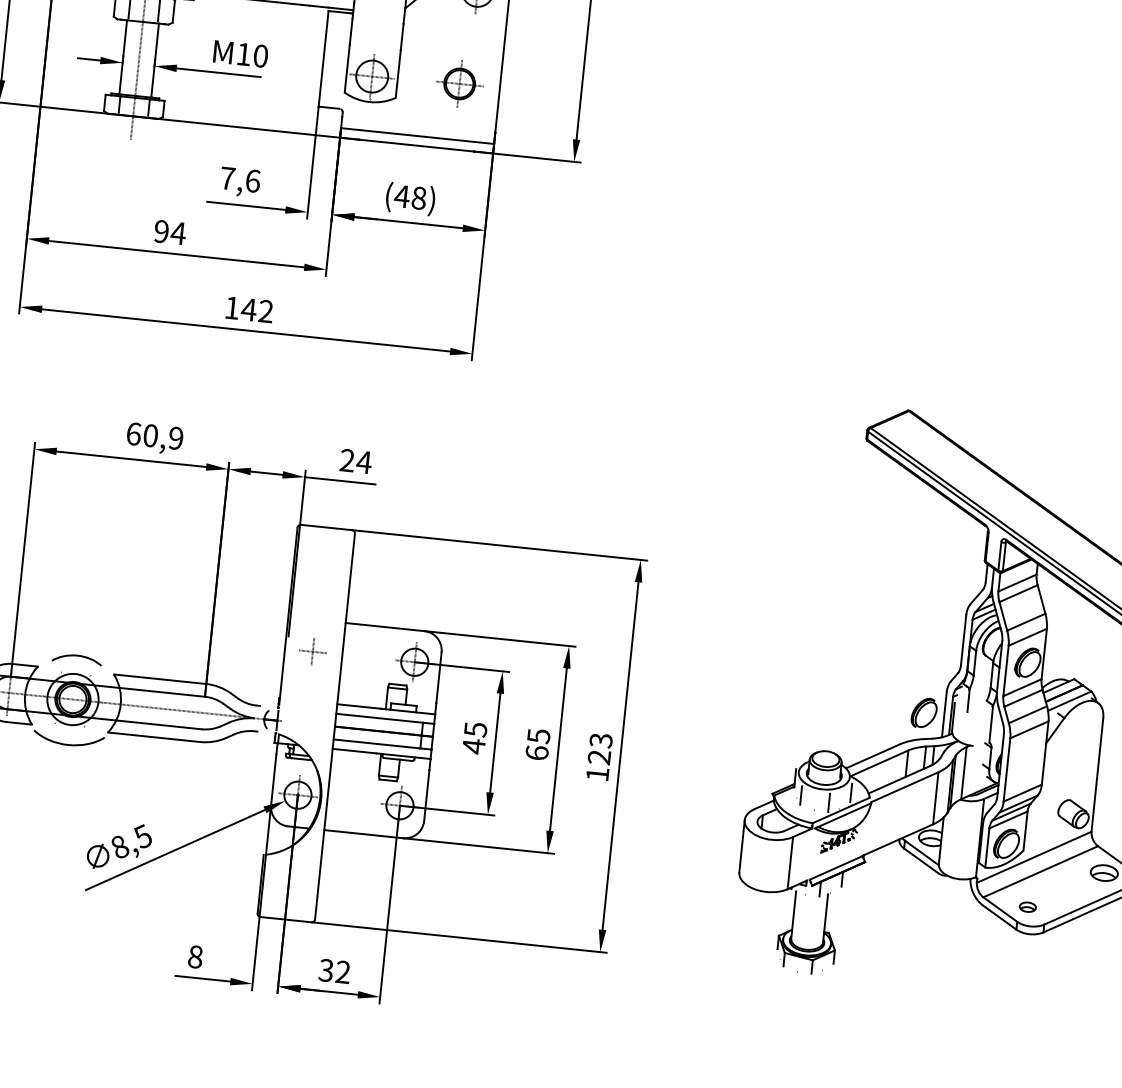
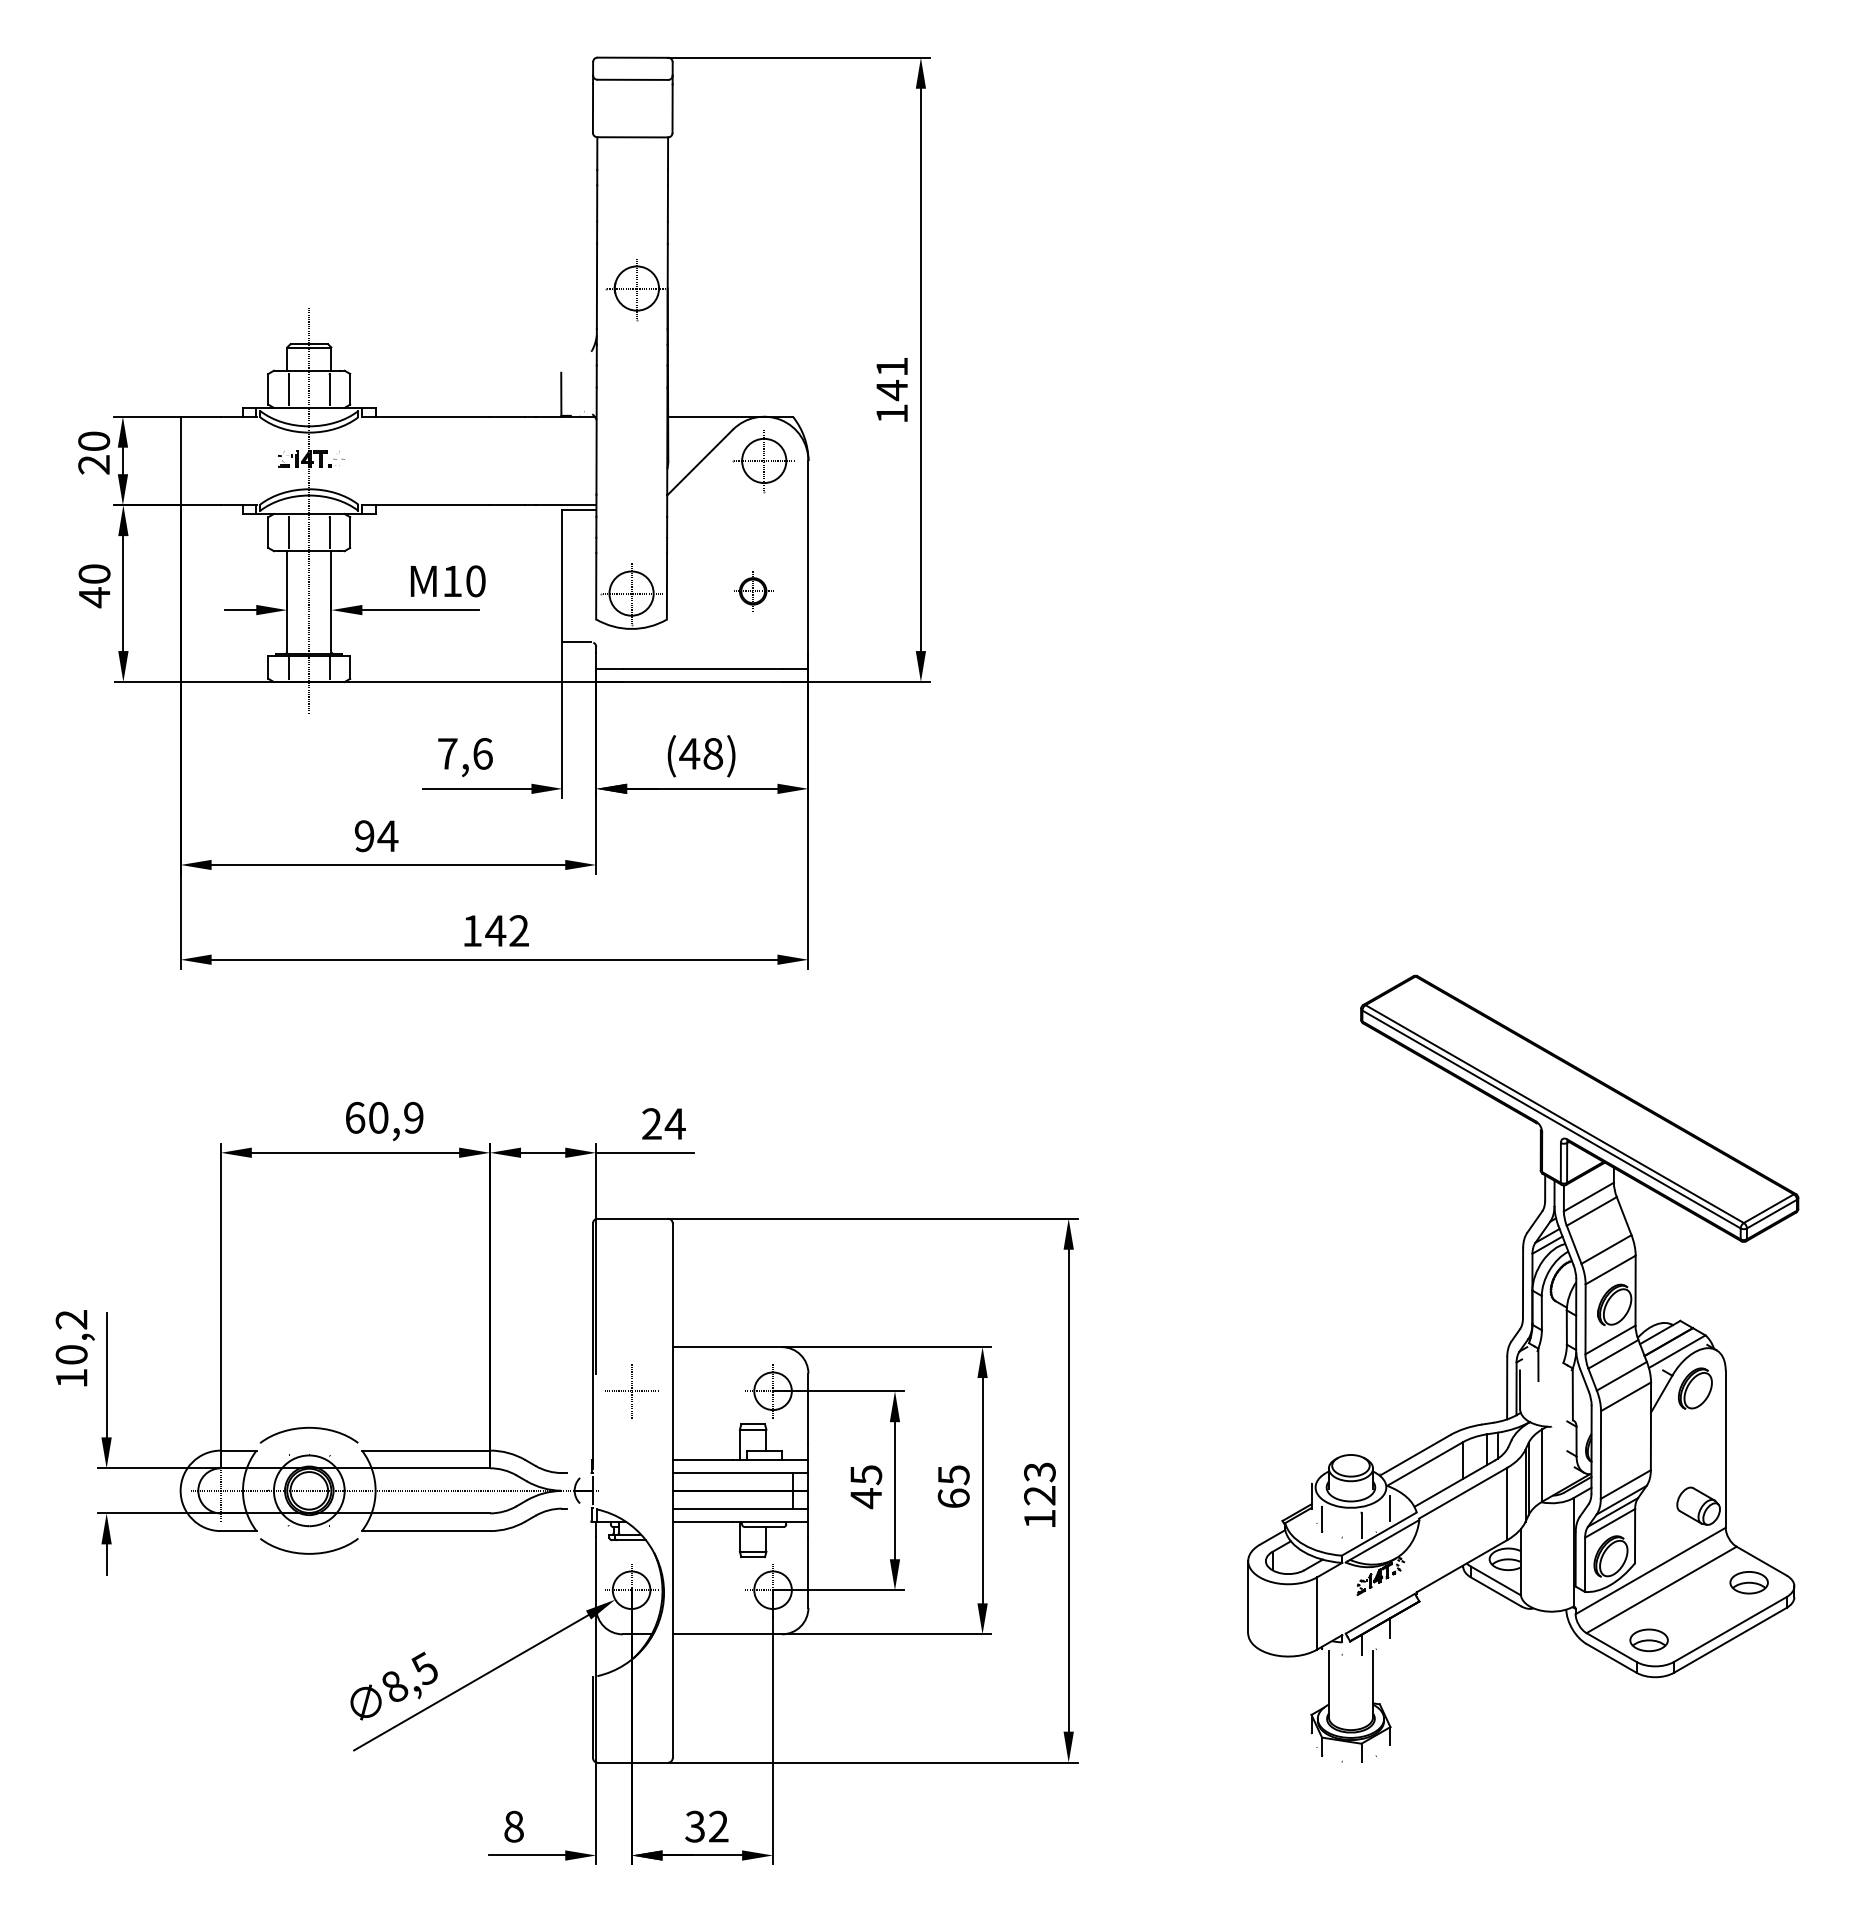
part: (460, 84) -> (753, 591), size x0.62
part: (312, 651) -> (631, 1391), size x1.43
part: (76, 658) -> (308, 1434), size x1.43
part: (924, 712) -> (1695, 1388), moved
part: (1027, 907) -> (1648, 1640), size x1.67

